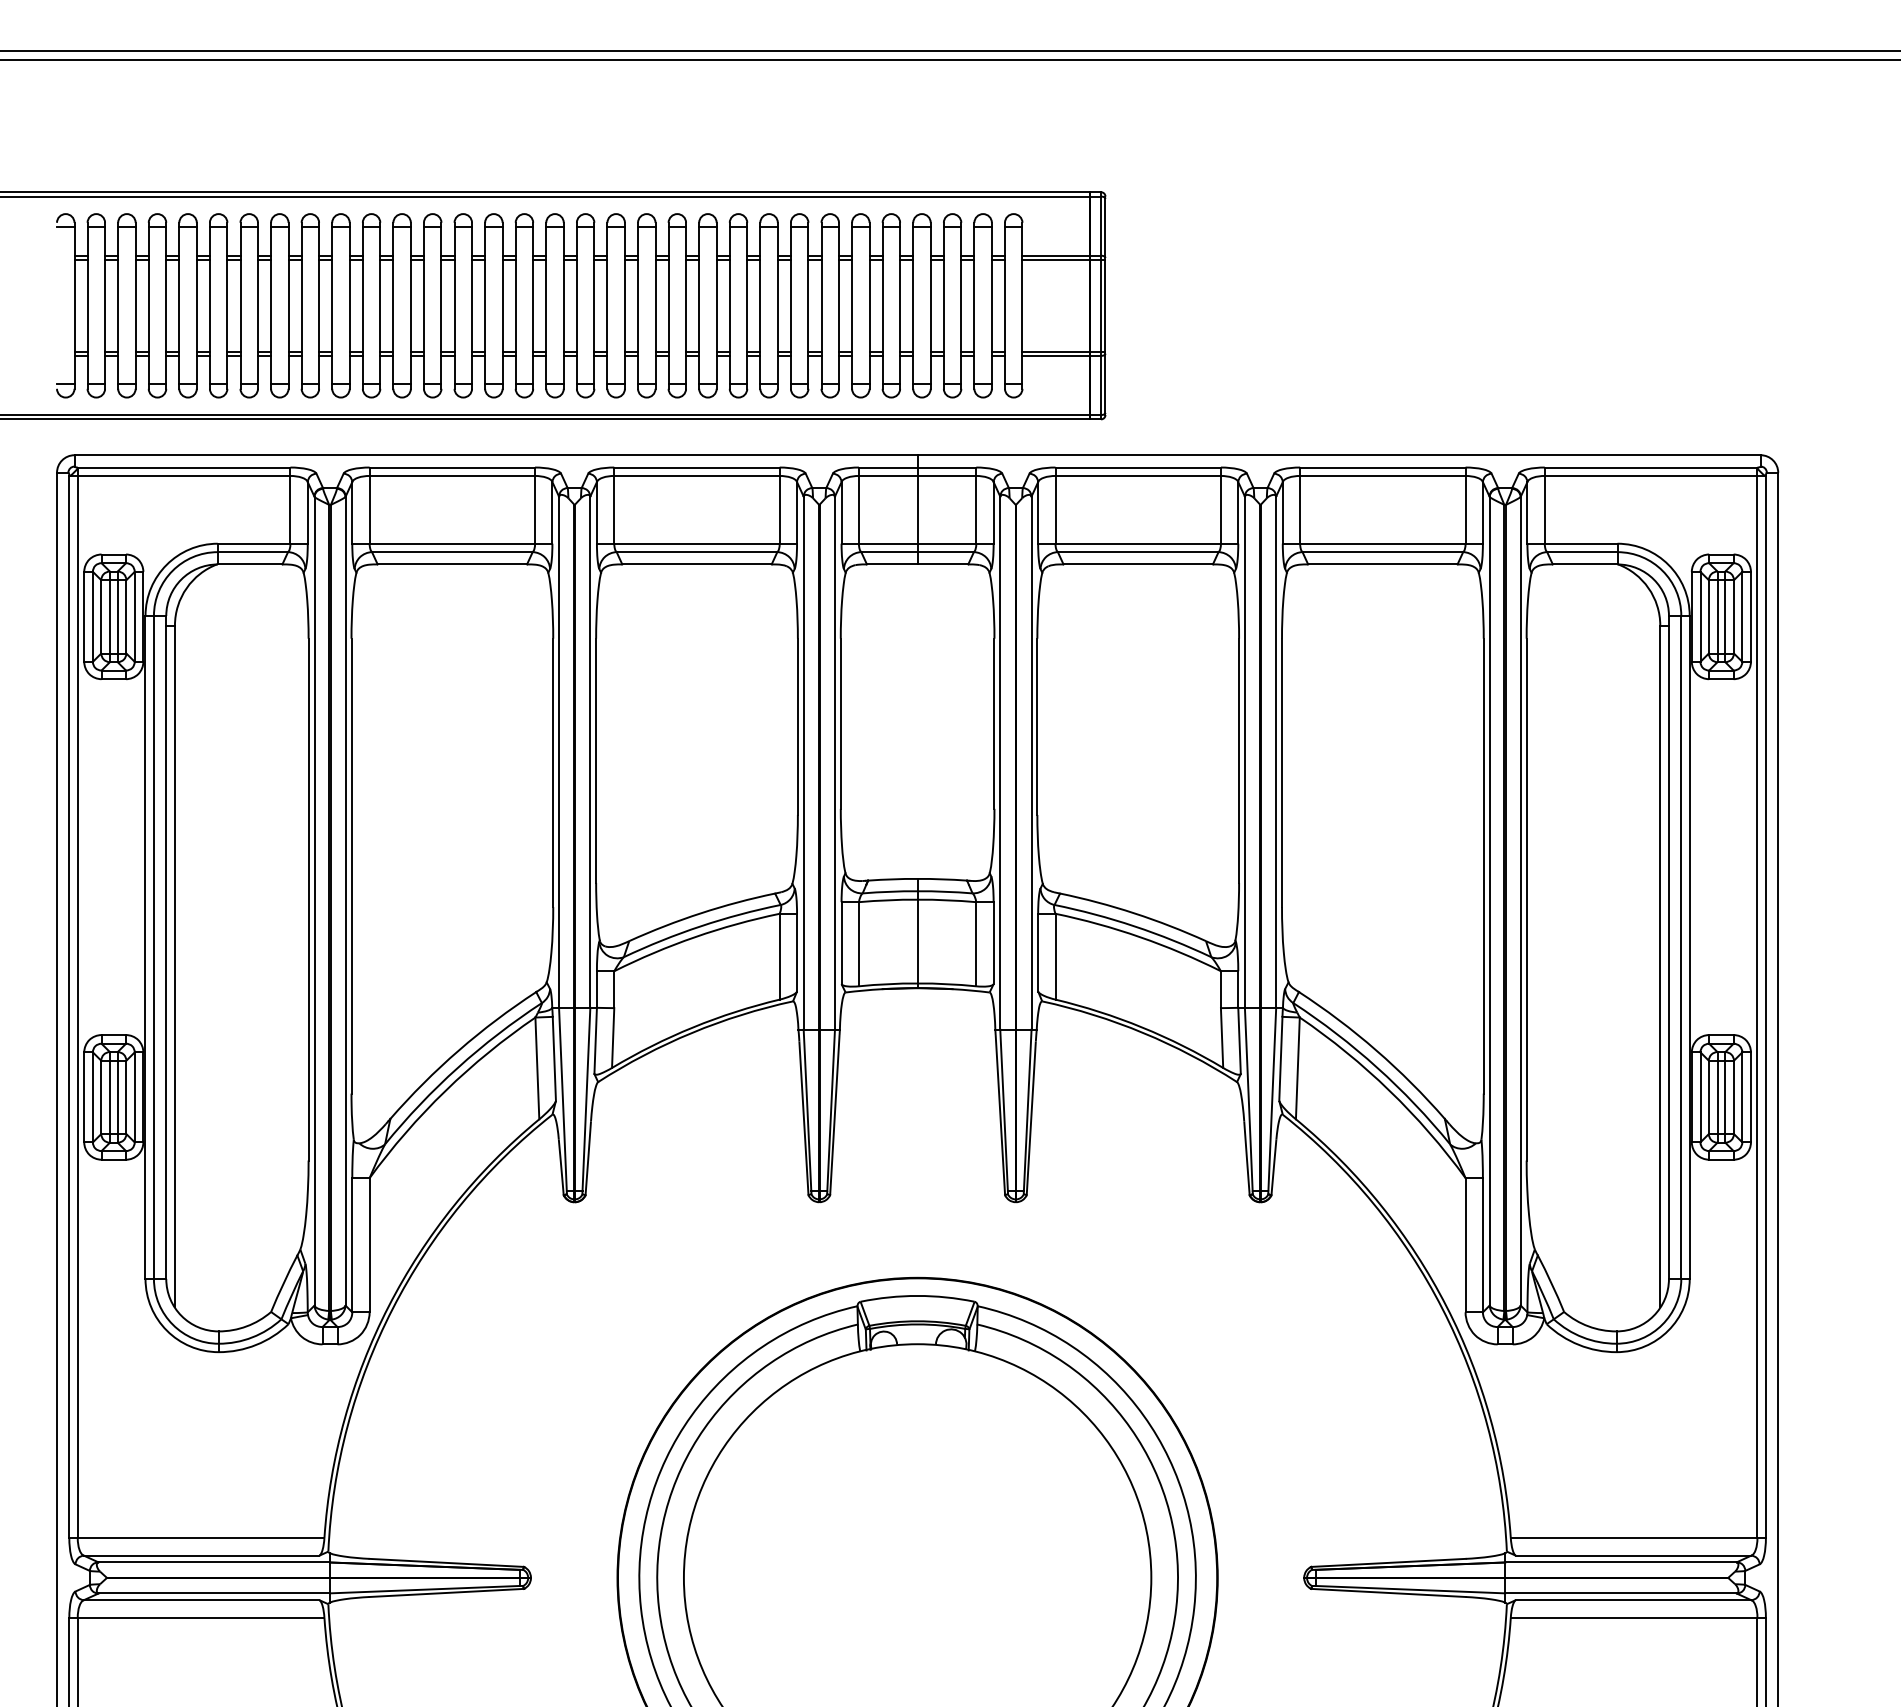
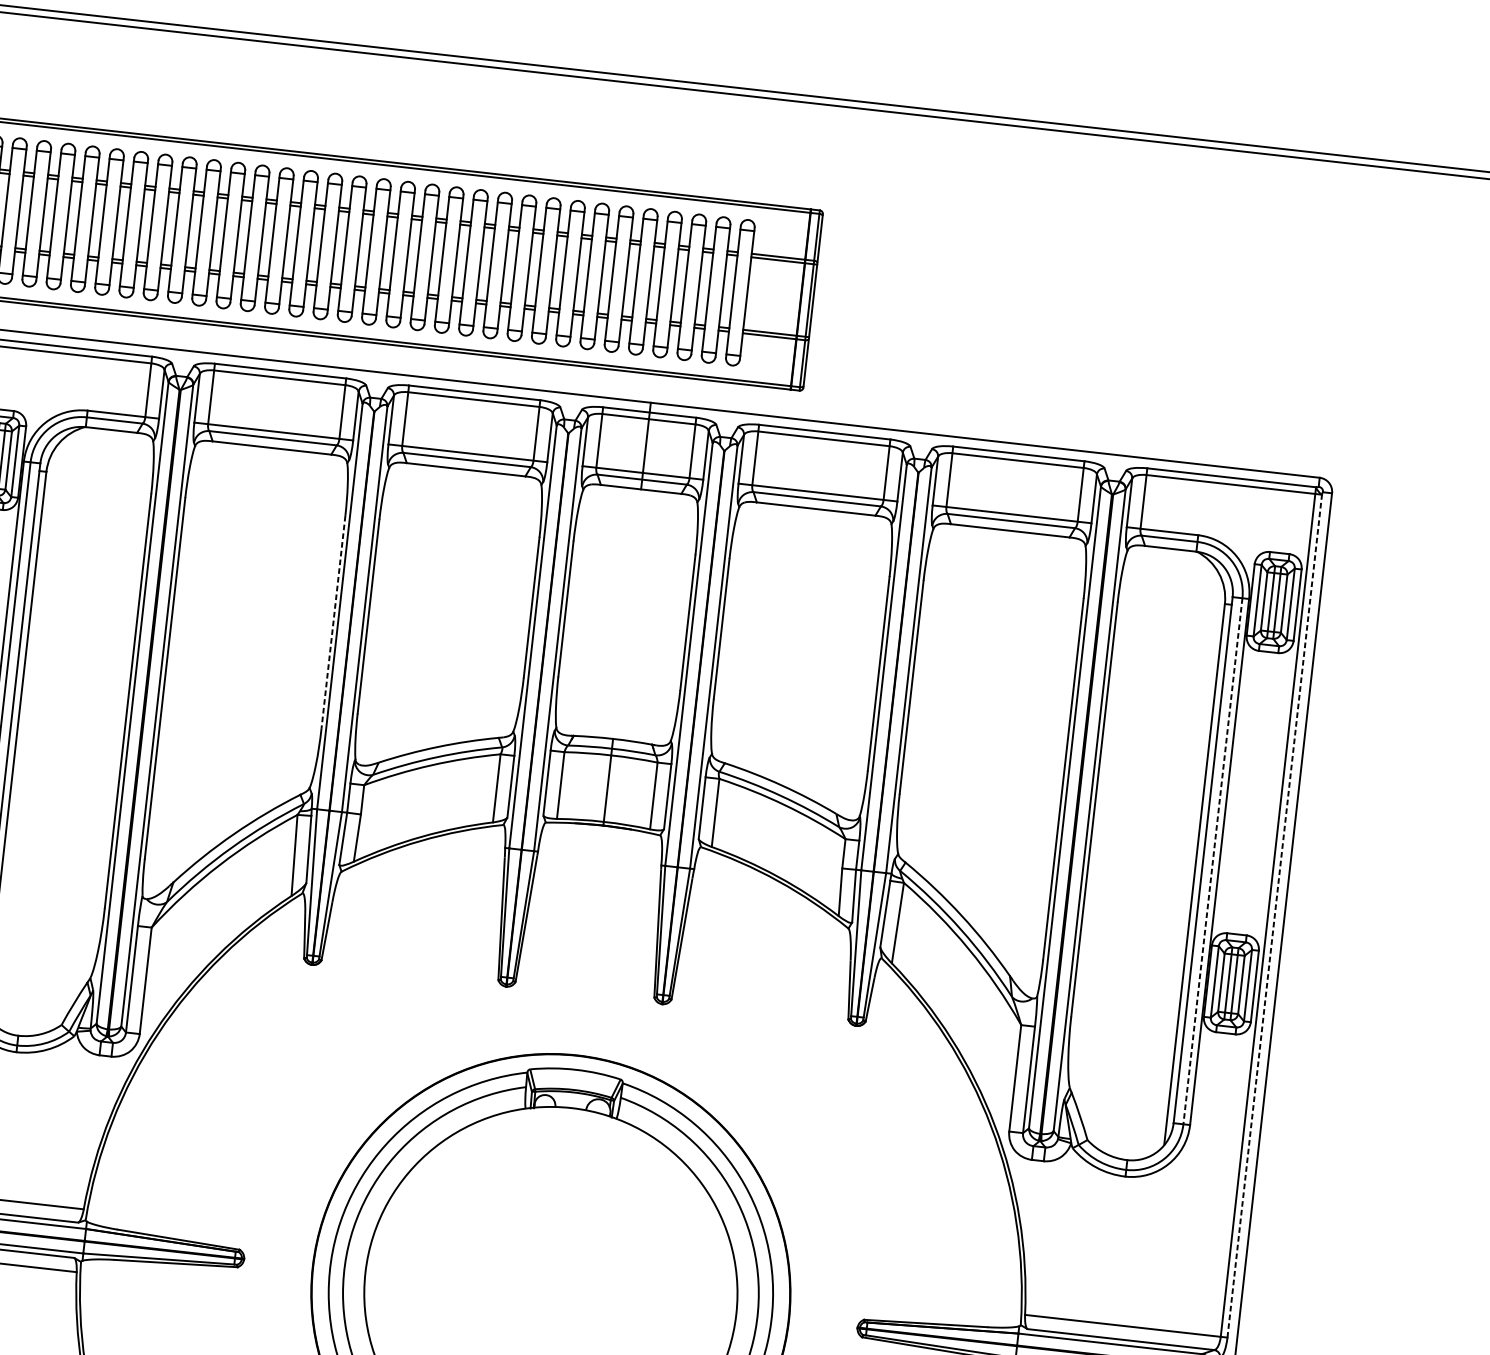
line: (553, 773) -> (333, 622), solid -> dashed
line: (1681, 947) -> (1213, 861), solid -> dashed
line: (1765, 1006) -> (1274, 915), solid -> dashed

